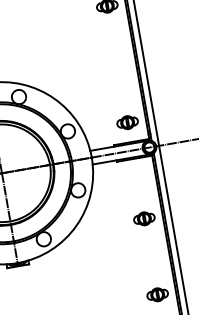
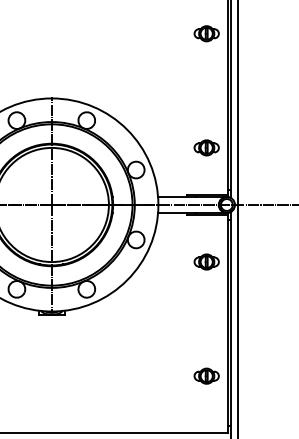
part: (127, 122) -> (206, 147), moved
part: (144, 218) -> (206, 261), moved

